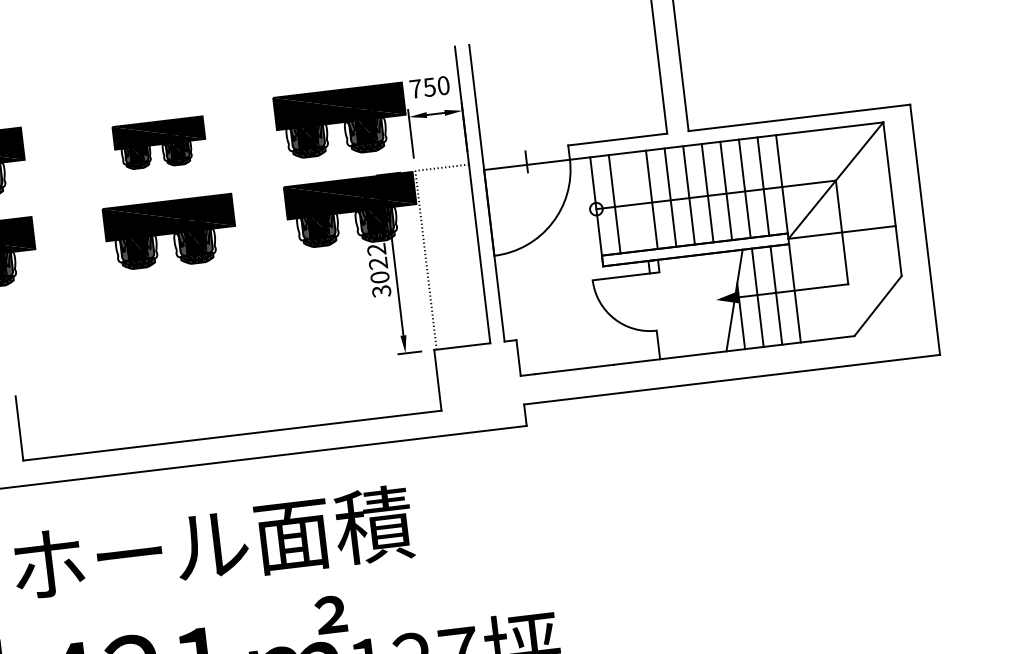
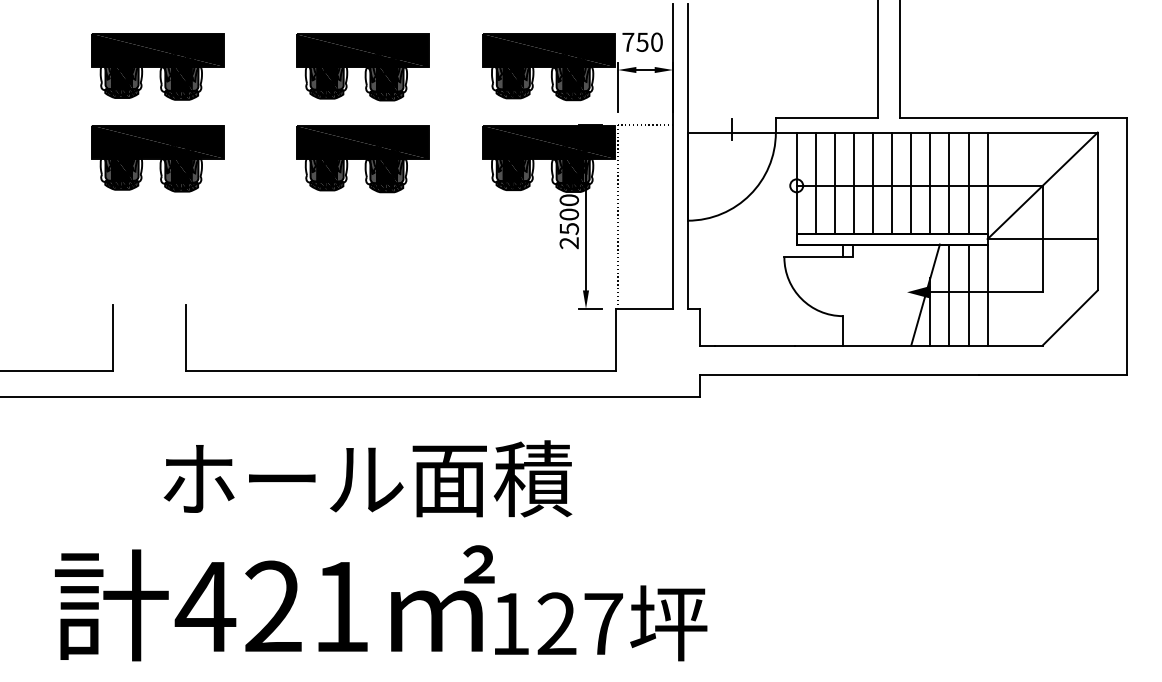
part: (159, 144) -> (362, 67), size x1.43
line: (632, 201) -> (834, 182), added
text: (379, 270) -> (569, 221), 3022 -> 2500

